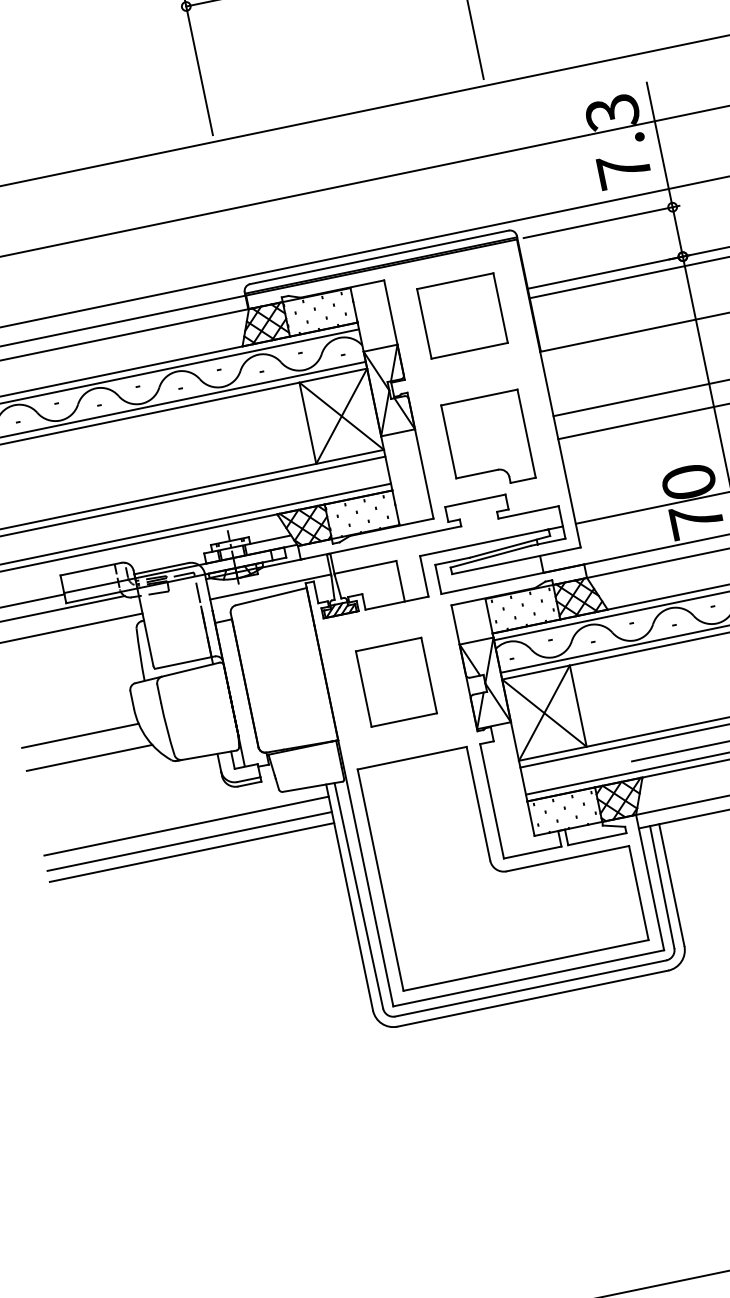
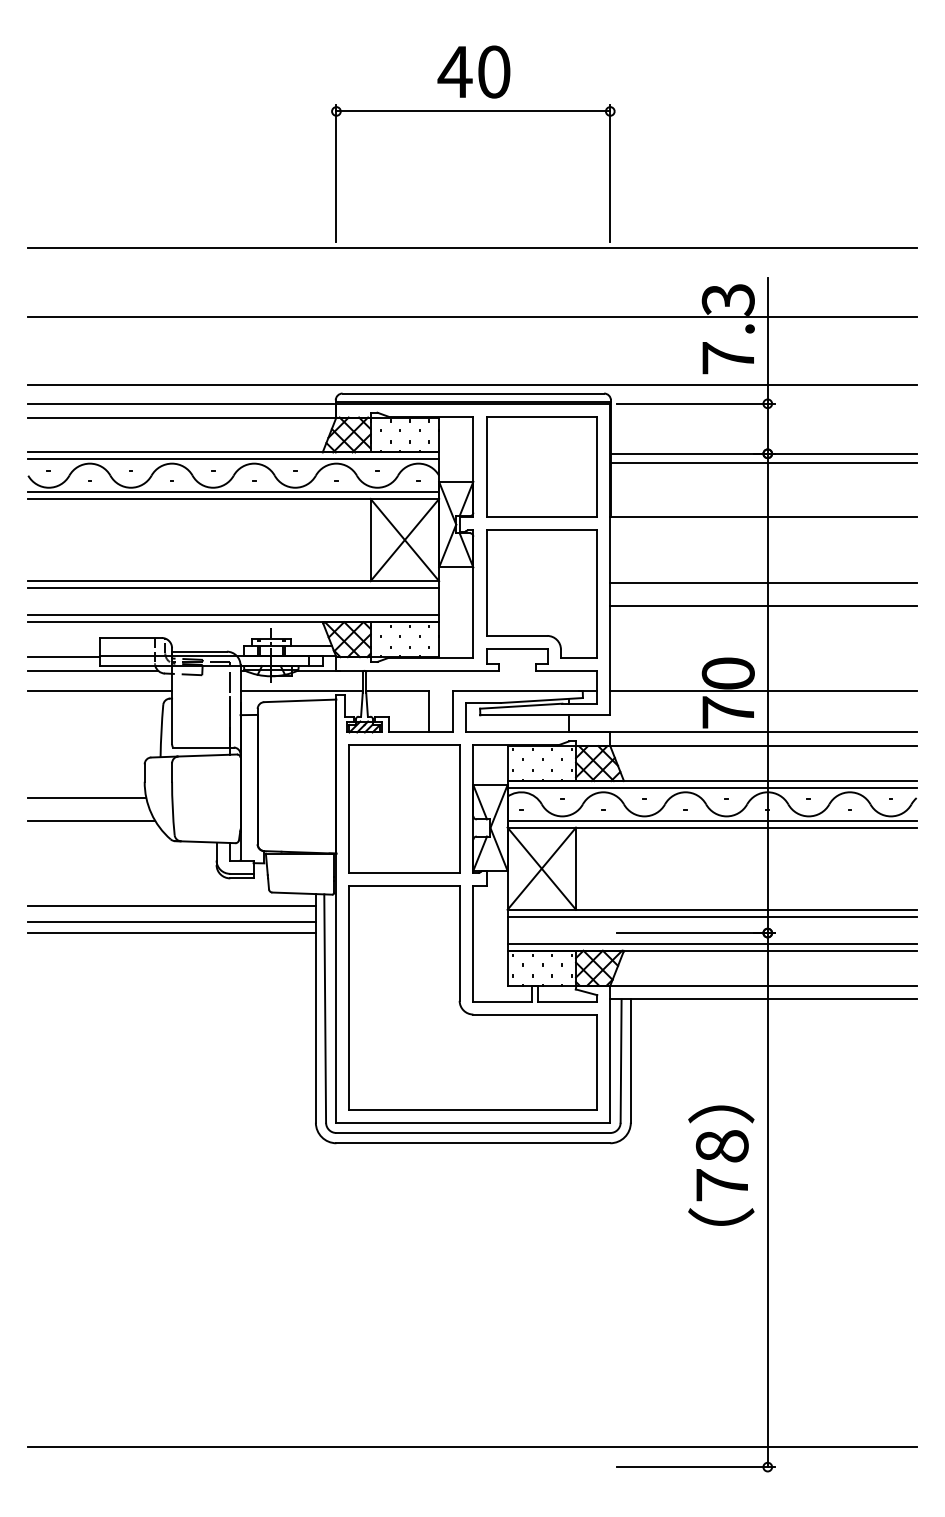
part: (461, 315) -> (541, 466), size x1.43
part: (487, 441) -> (541, 593), size x1.43
part: (396, 681) -> (404, 808), size x1.67

